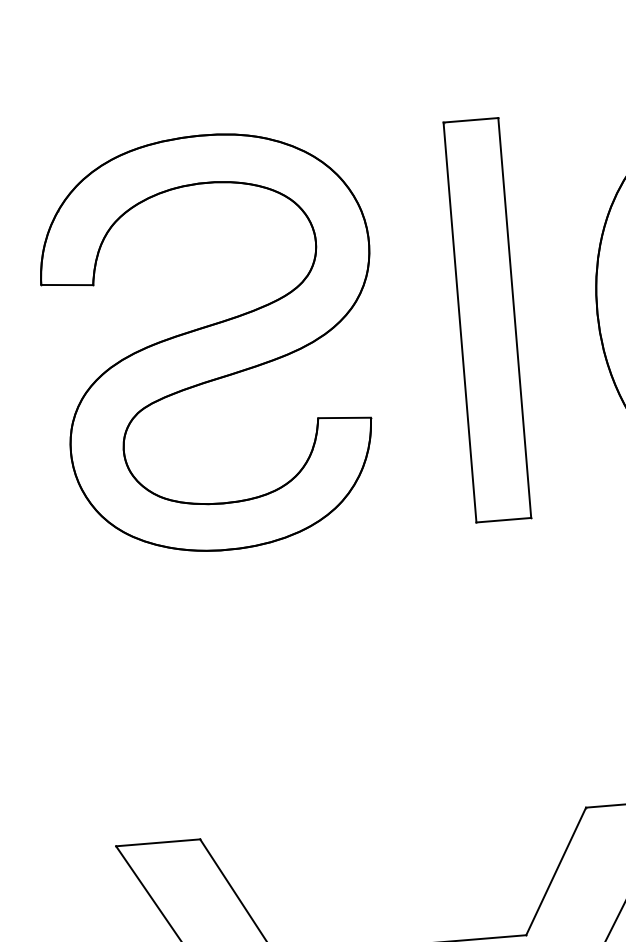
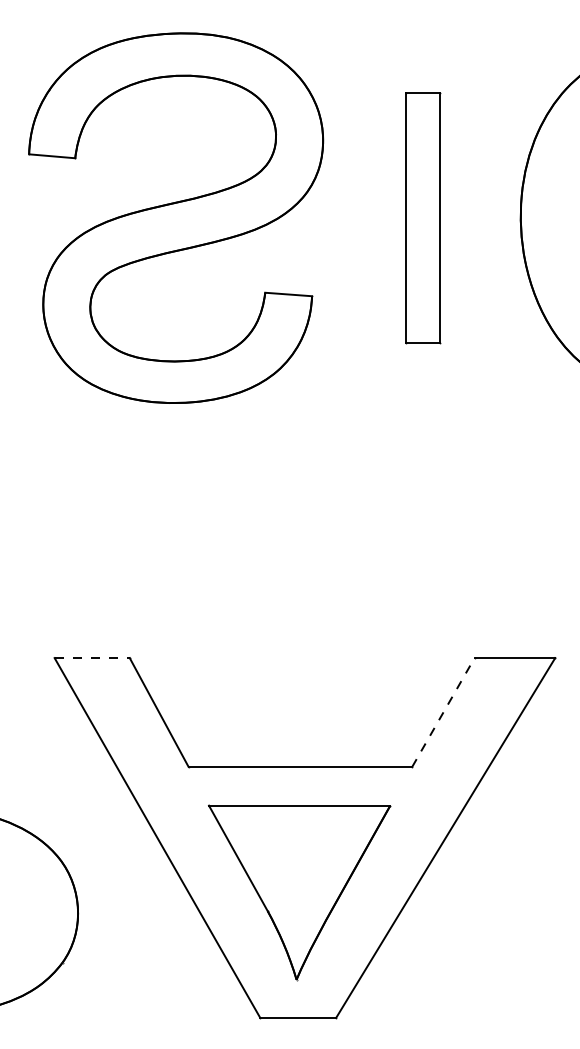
part: (487, 320) -> (422, 218), size x0.7
line: (158, 843) -> (92, 658), solid -> dashed
line: (556, 871) -> (443, 712), solid -> dashed

